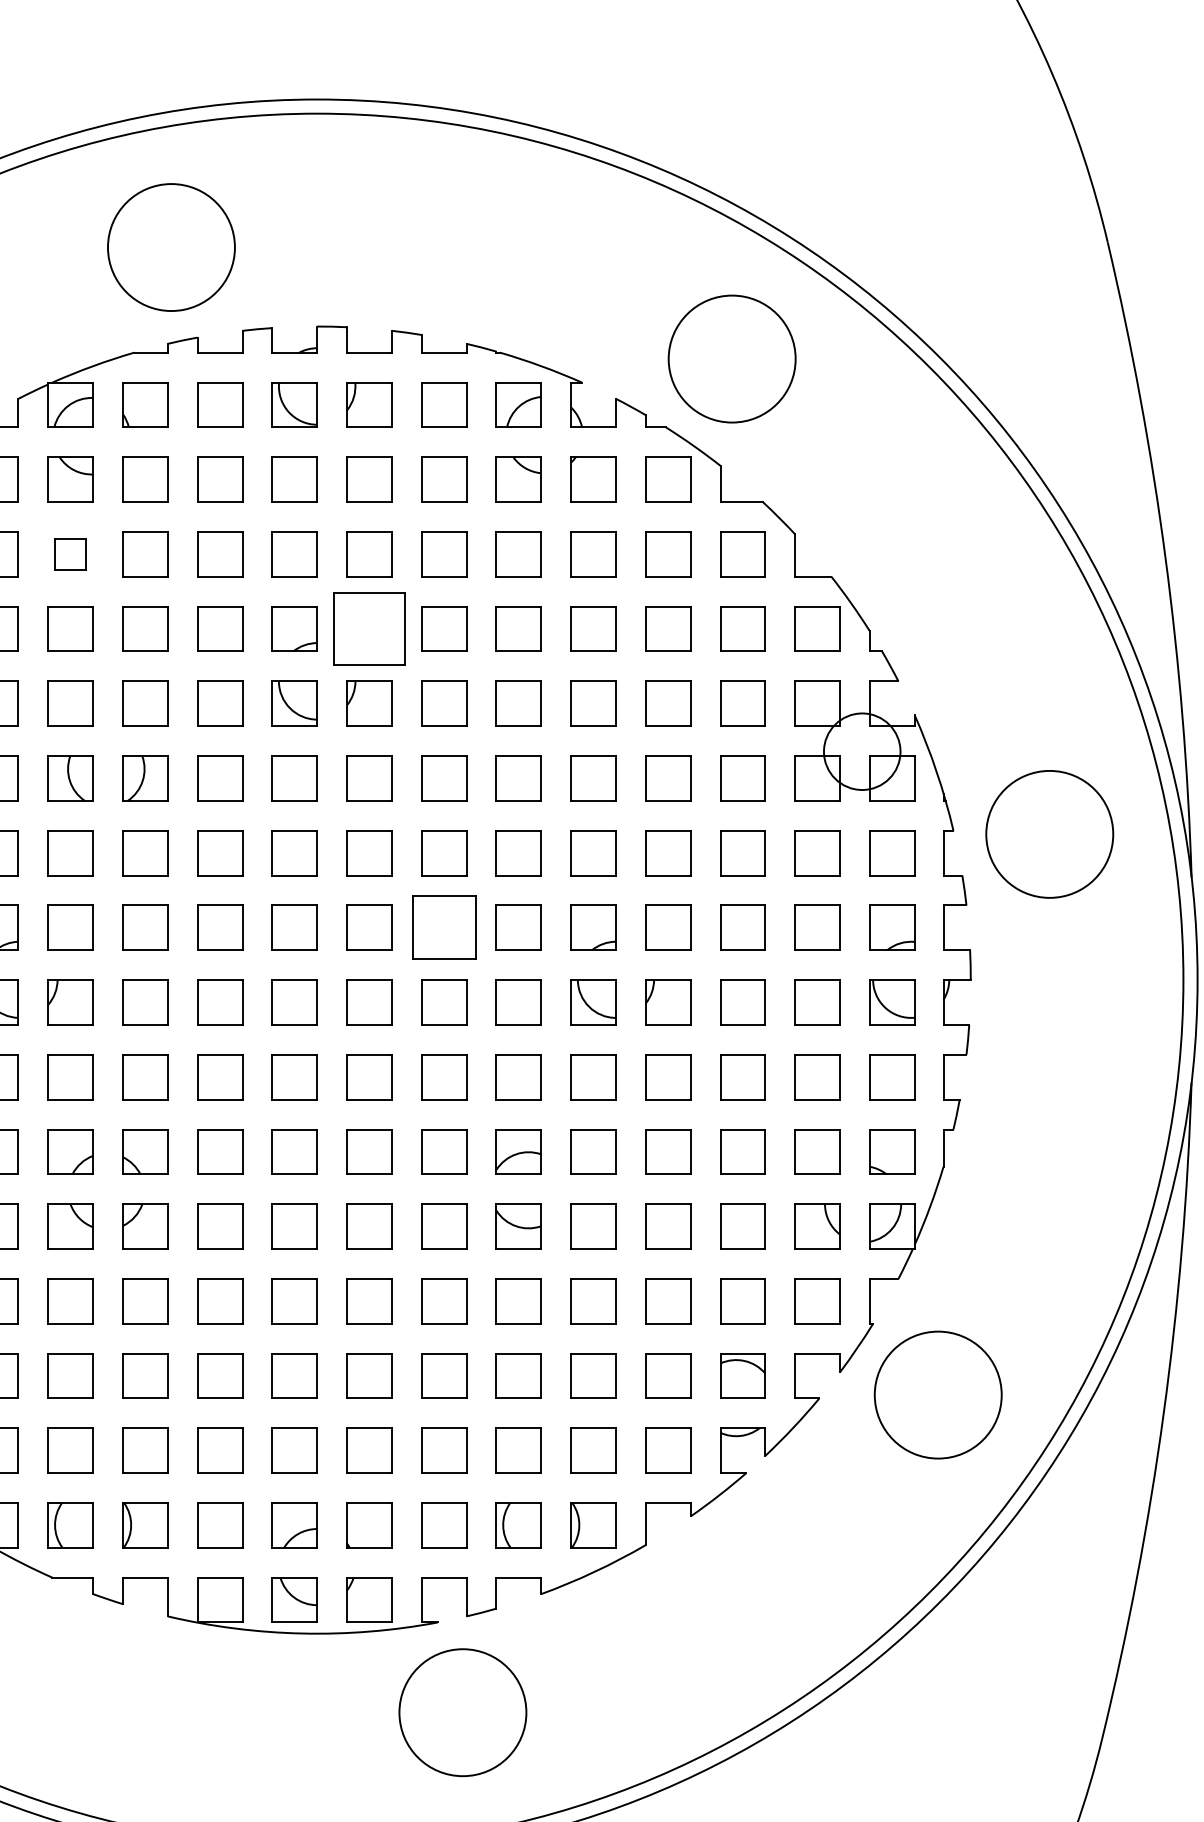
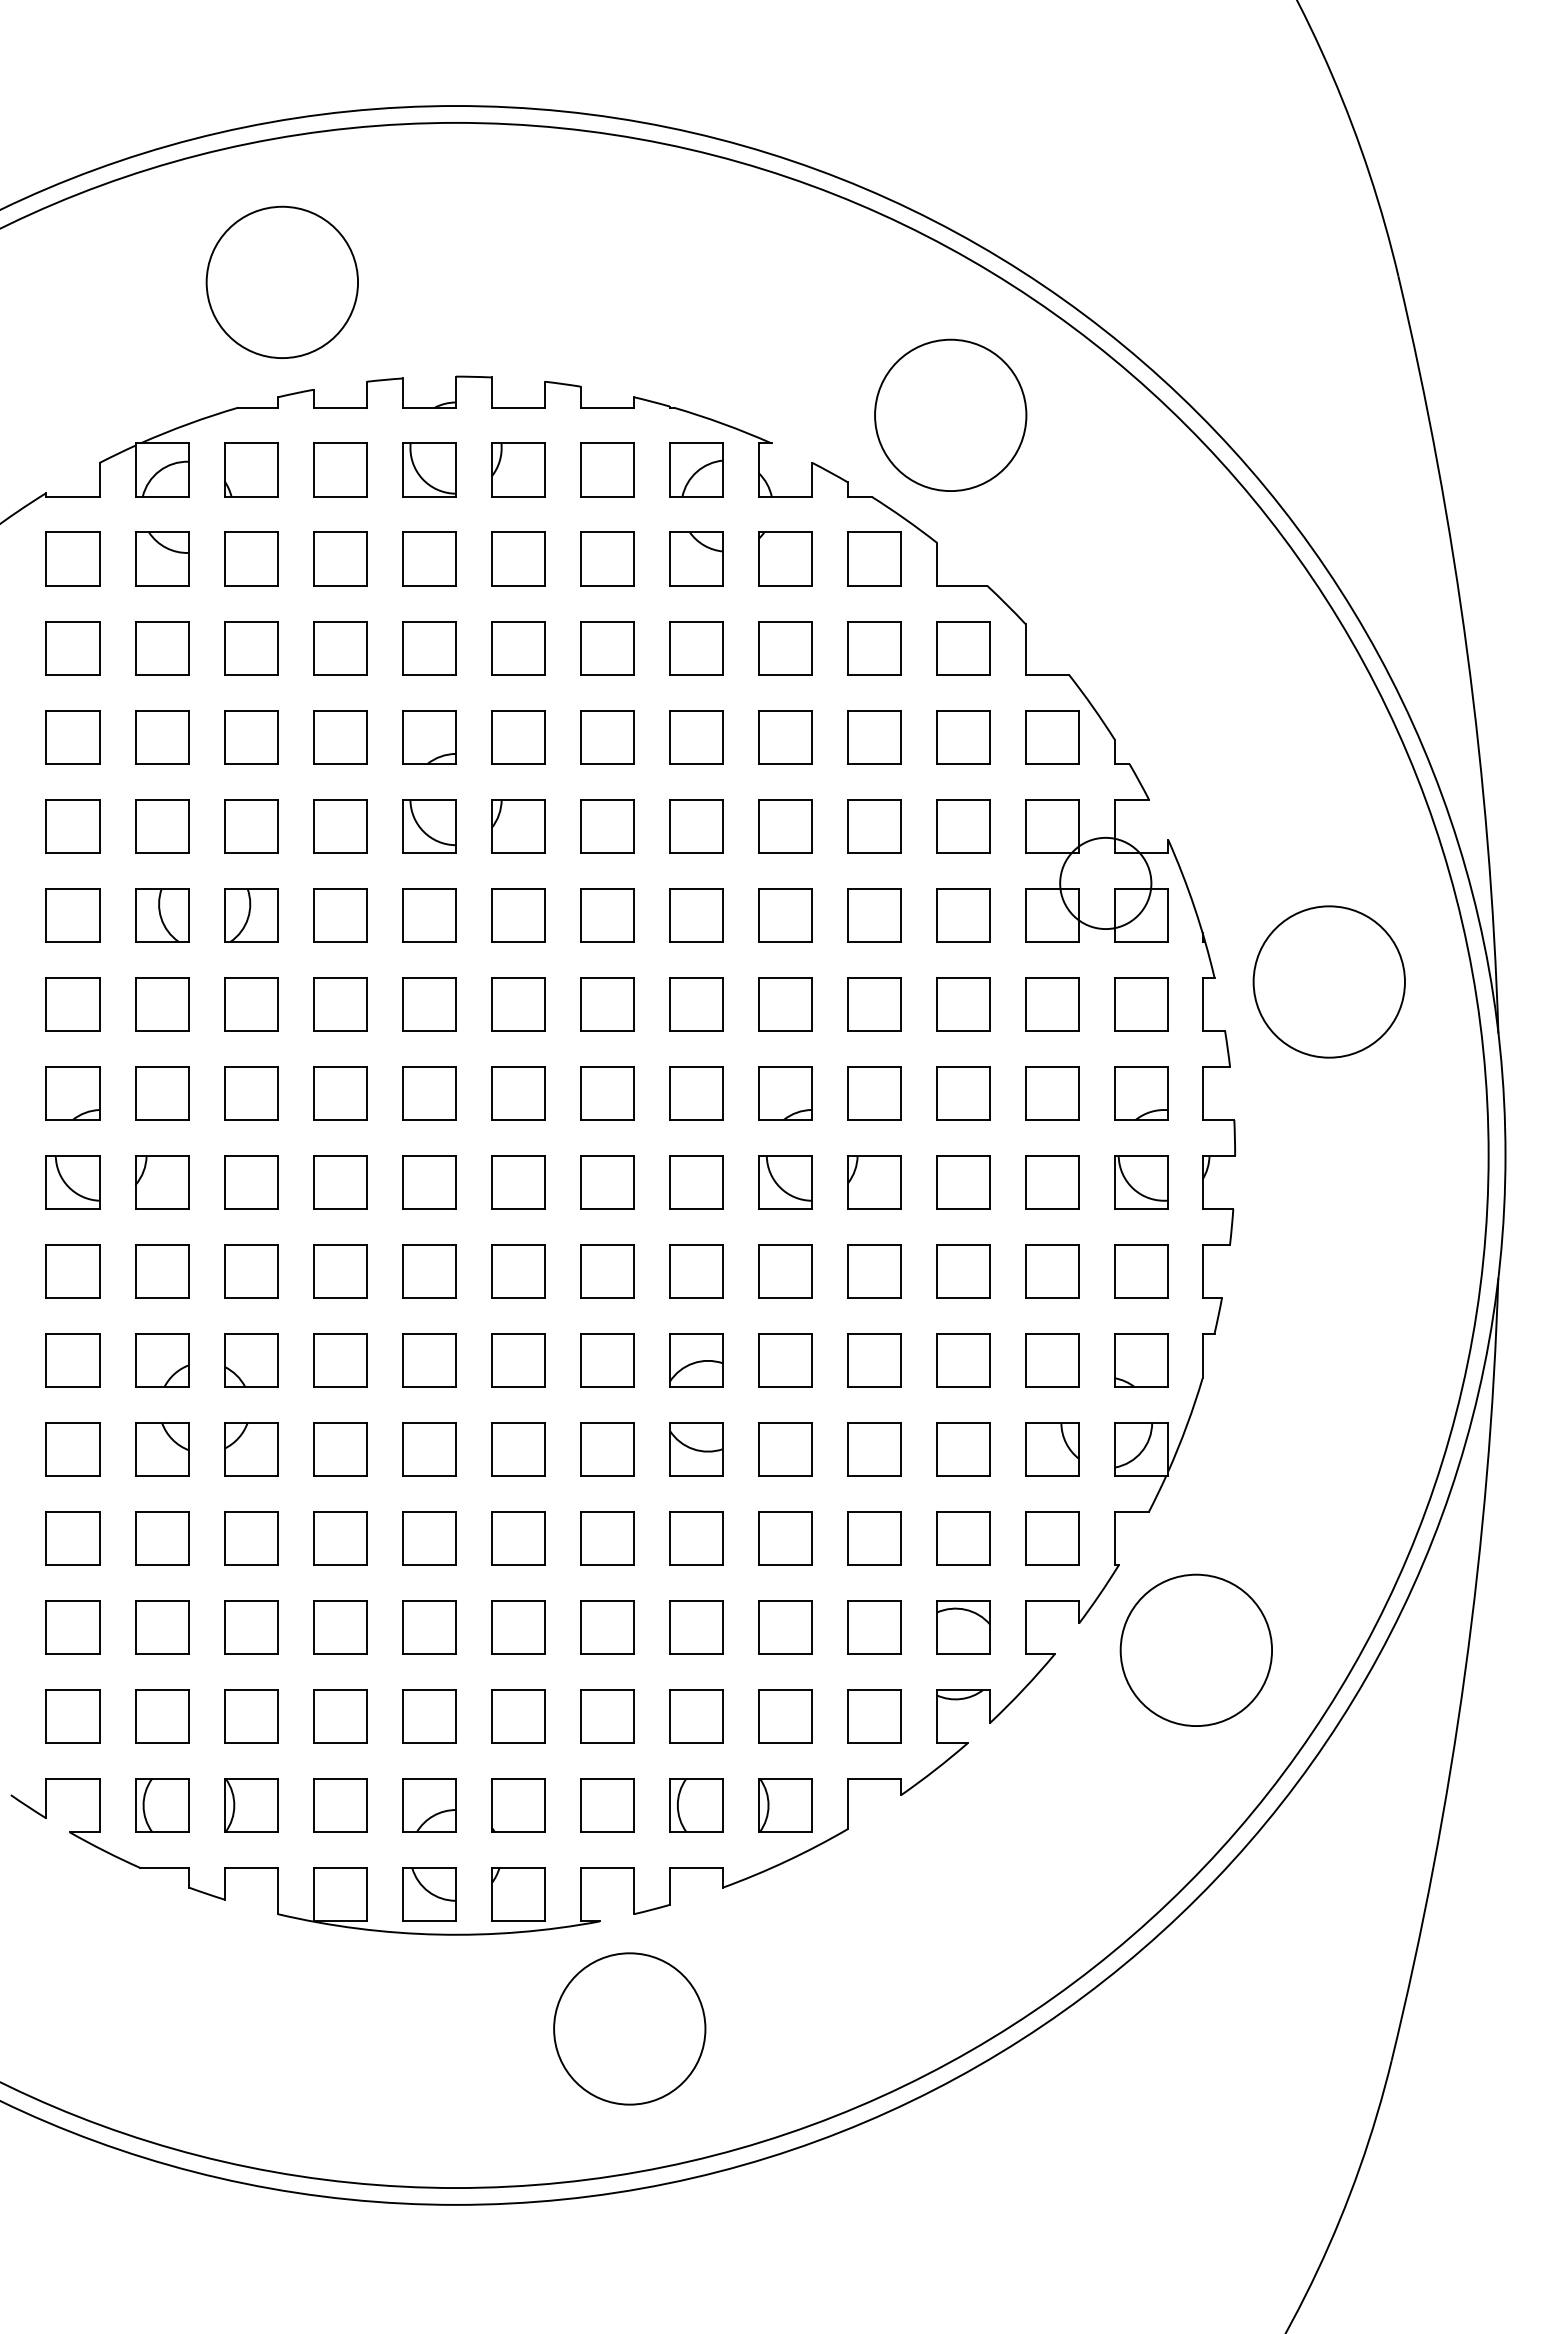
part: (70, 554) -> (162, 648), size x1.43
part: (369, 629) -> (518, 737), size x0.62
part: (444, 927) -> (607, 1093), size x0.71

